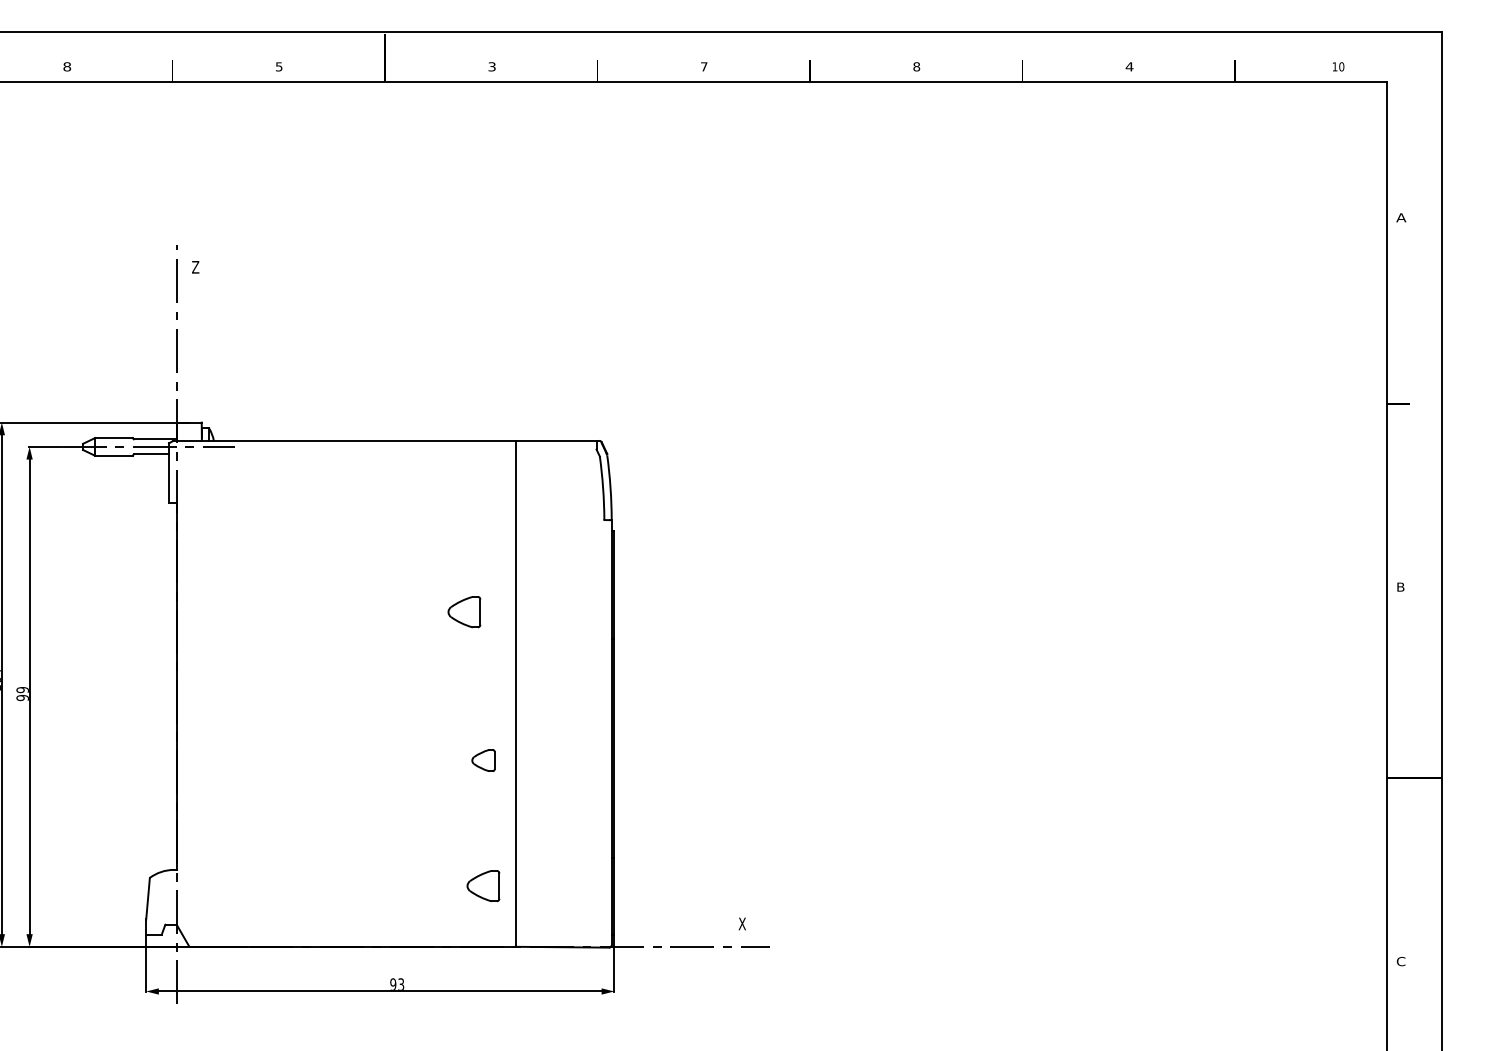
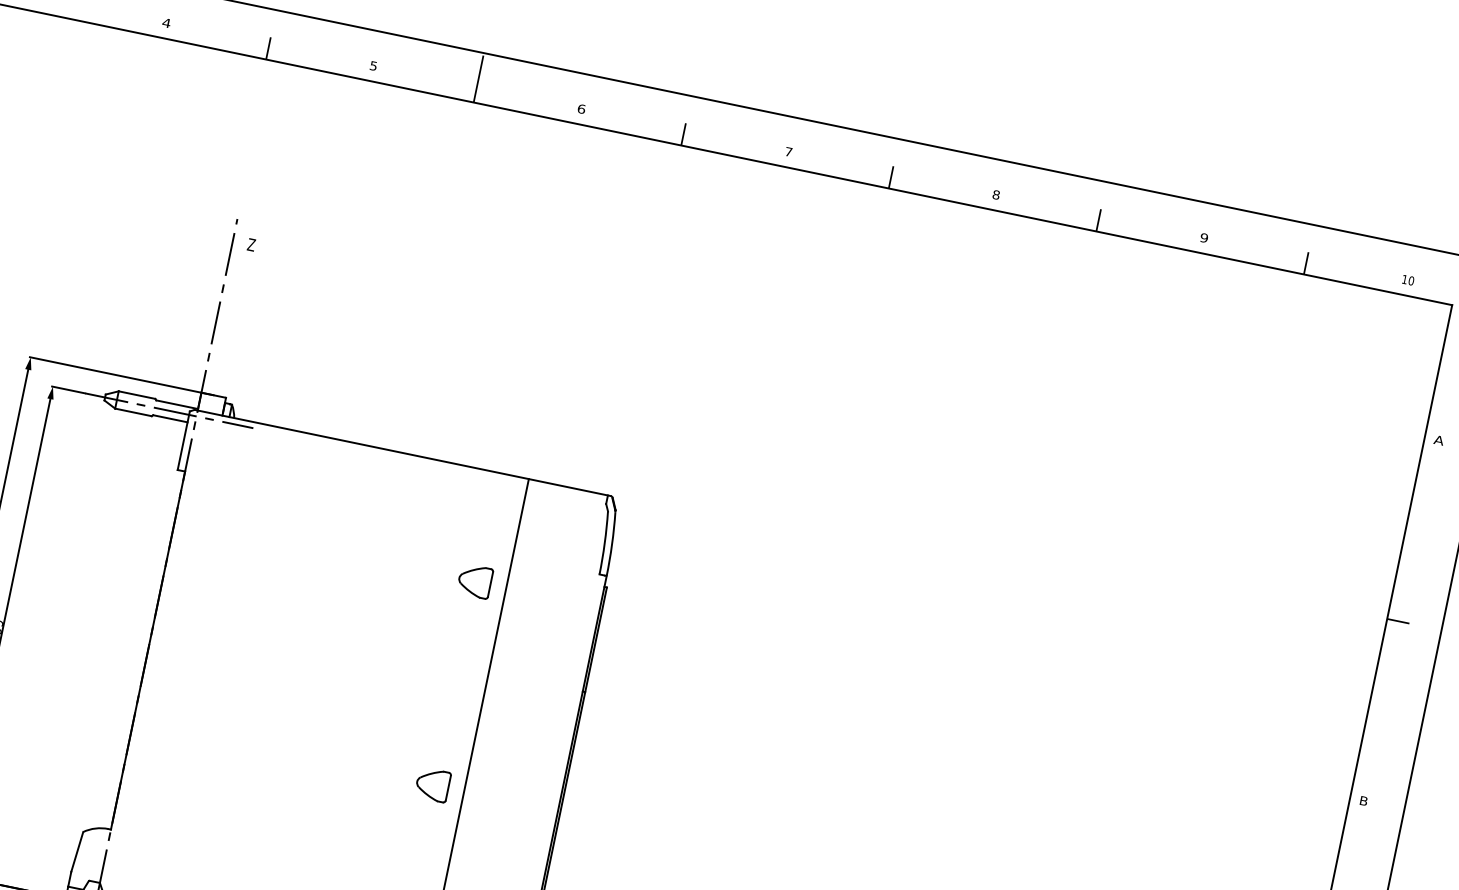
text: (67, 66) -> (166, 22), 8 -> 4
text: (491, 66) -> (581, 108), 3 -> 6
text: (1129, 66) -> (1204, 237), 4 -> 9
part: (464, 612) -> (474, 581), moved
part: (483, 760) -> (432, 784), size x1.43

